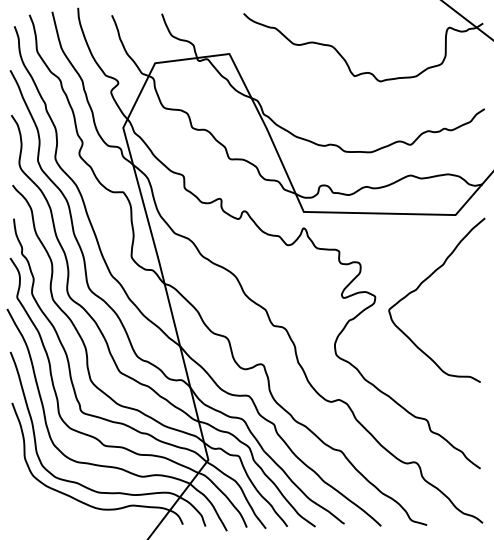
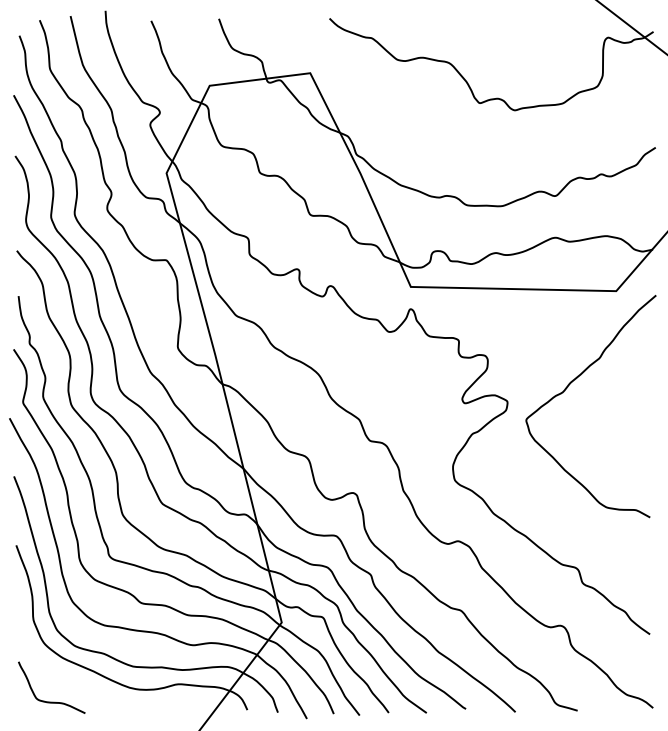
curve: (34, 517) -> (46, 700), added

